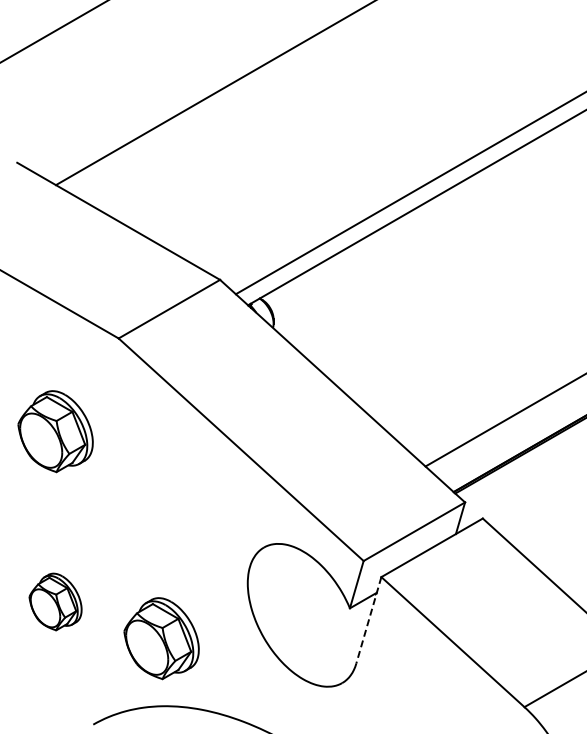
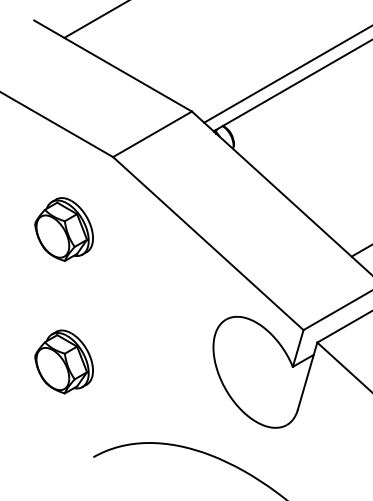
part: (55, 601) -> (63, 361), size x1.43
line: (368, 620) -> (307, 376), dashed -> solid
part: (161, 638) -> (146, 390), removed

